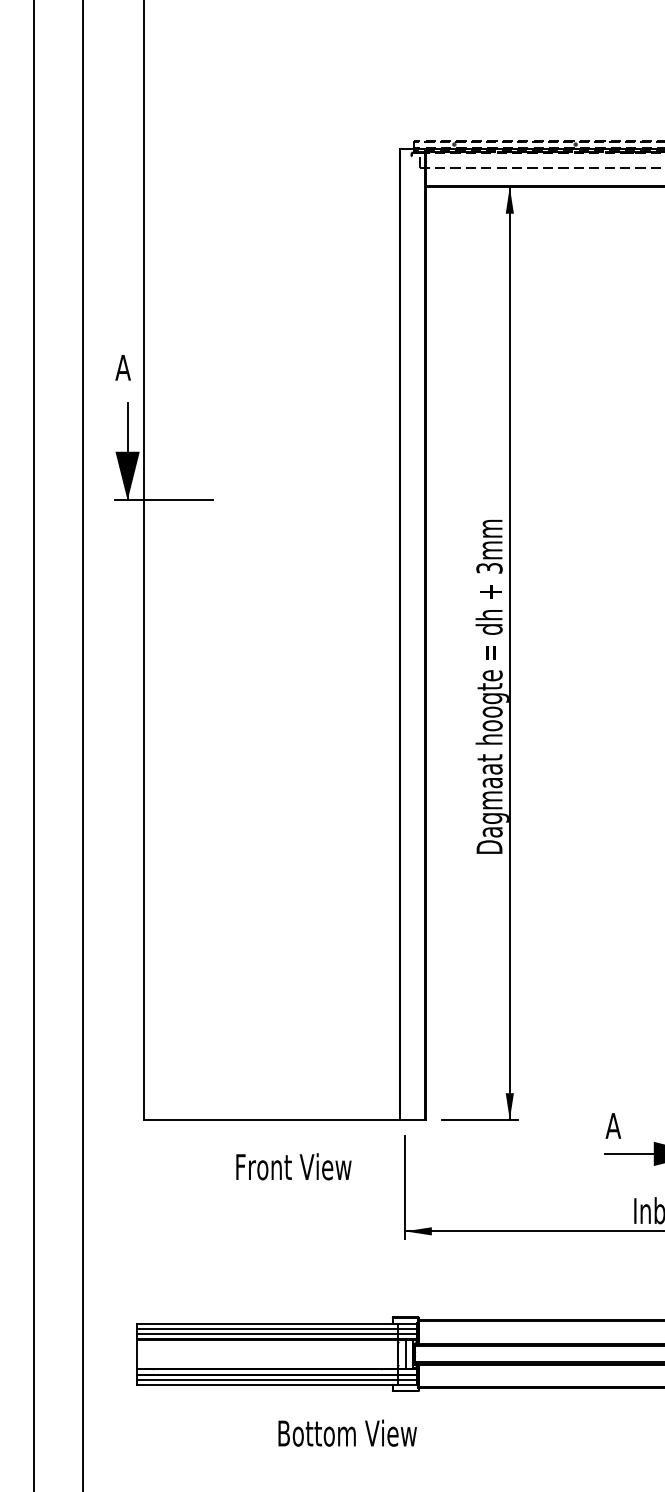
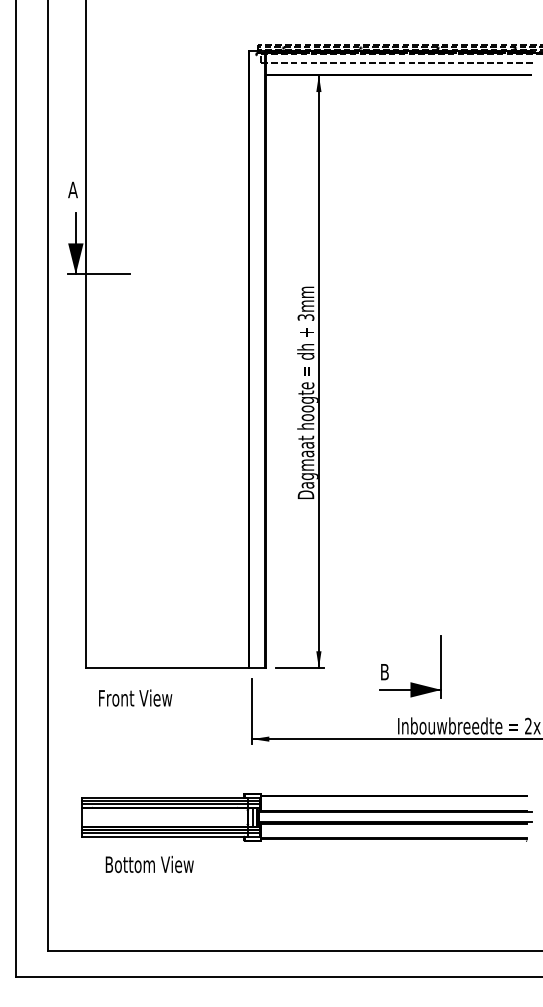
text: (612, 1126) -> (384, 672), A -> B
text: (293, 1165) -> (135, 697), moved
text: (347, 1433) -> (149, 864), moved

